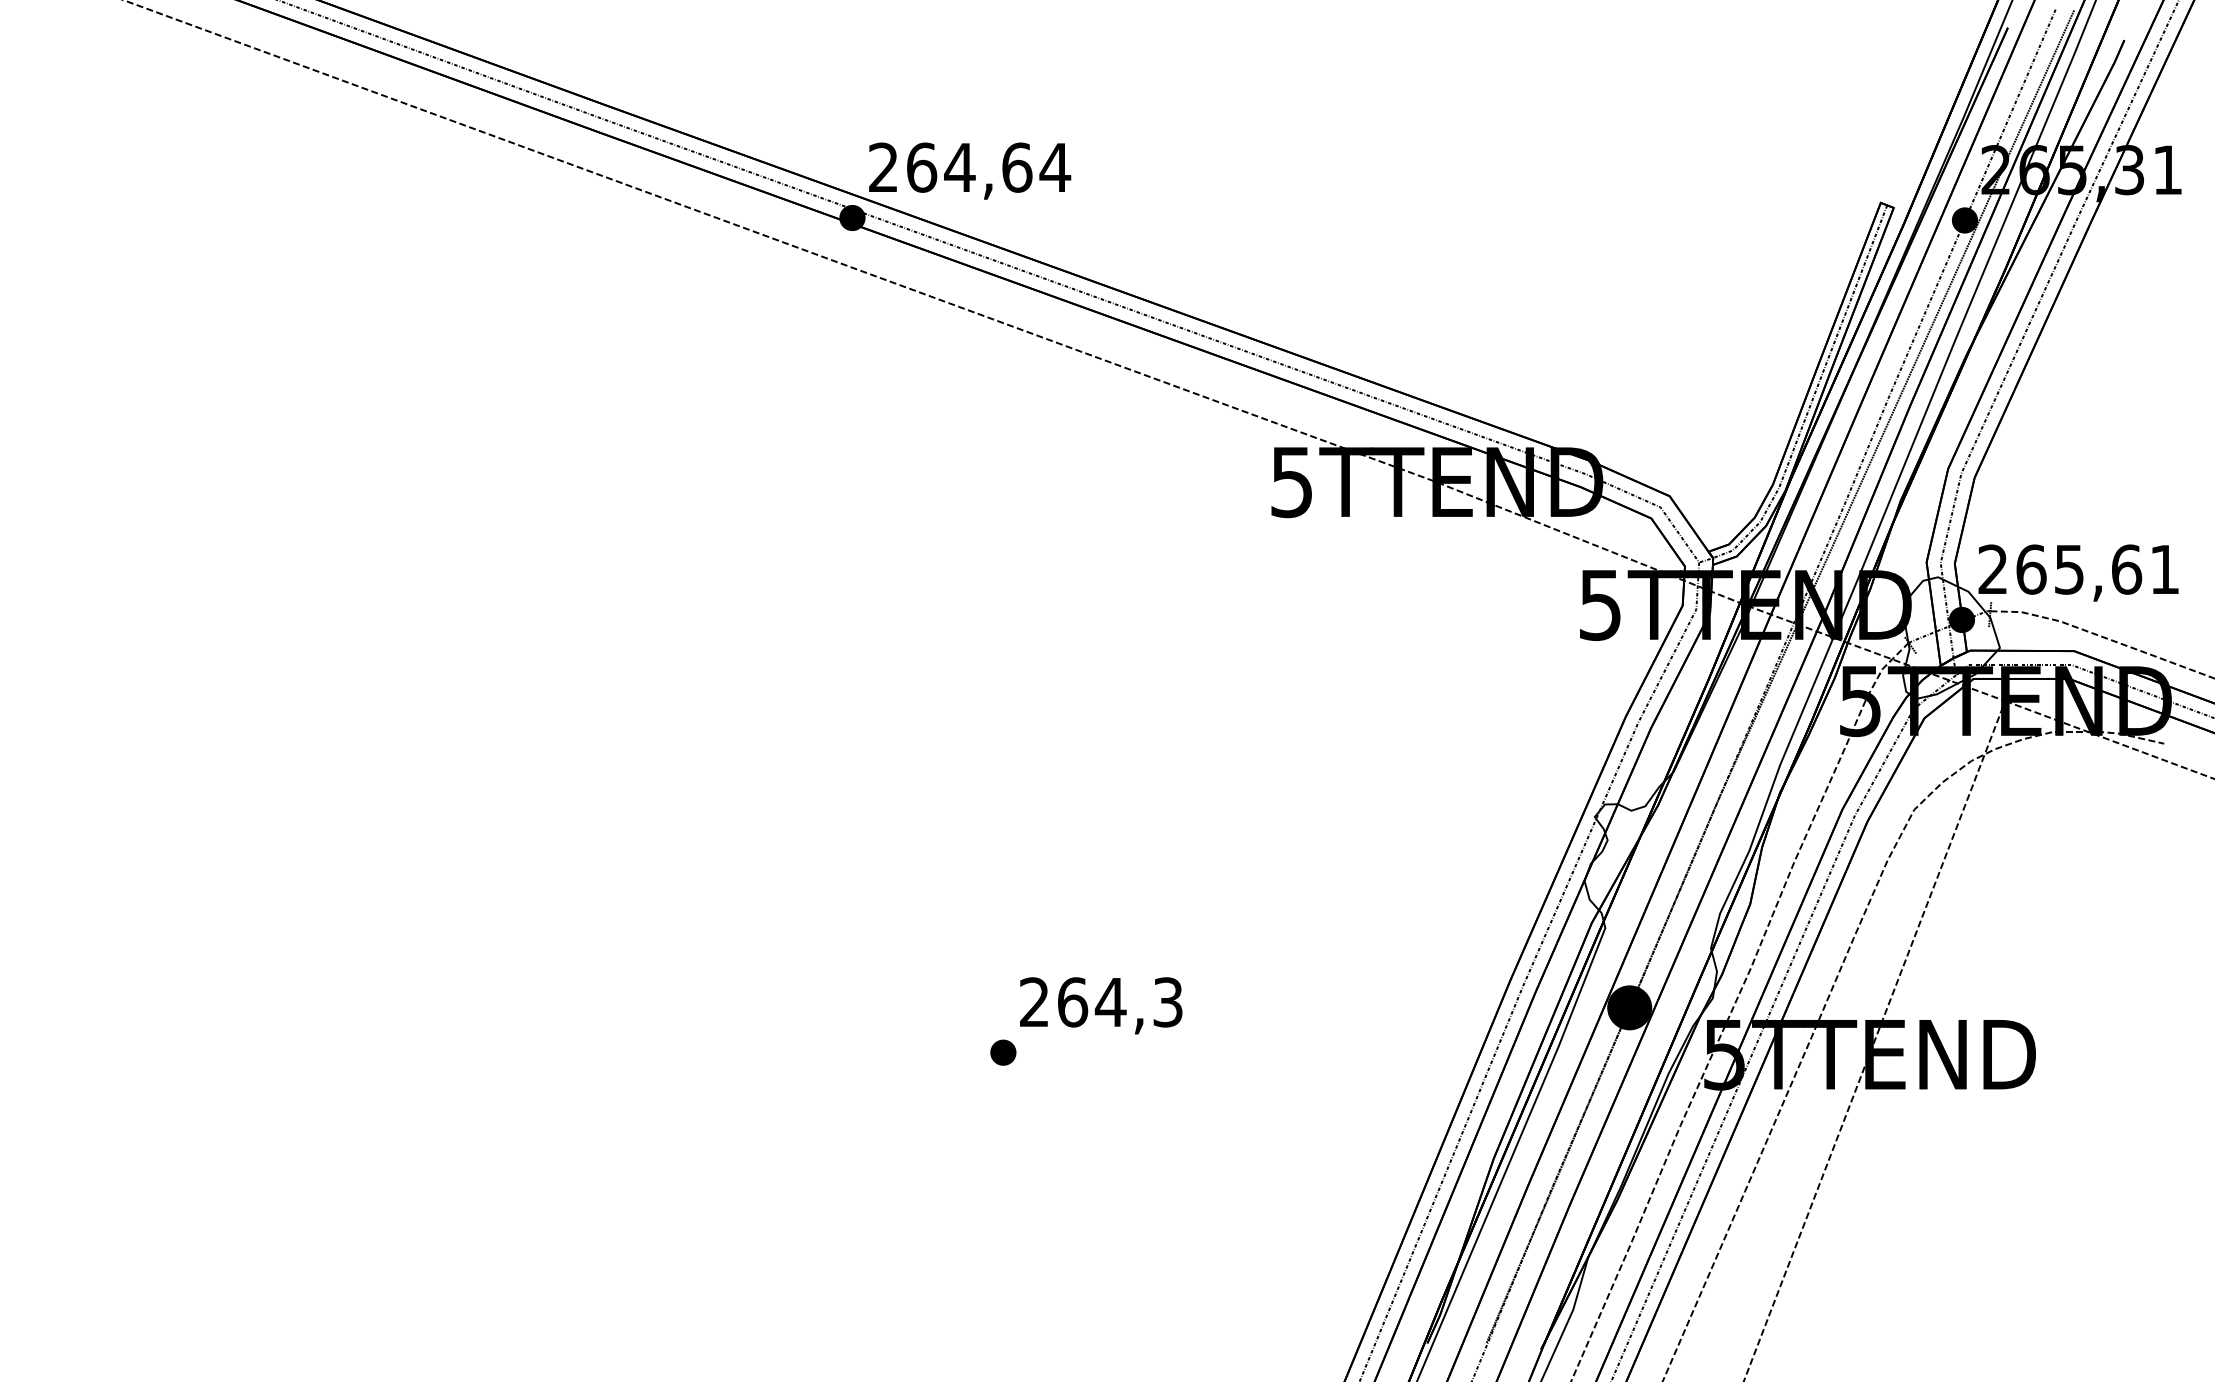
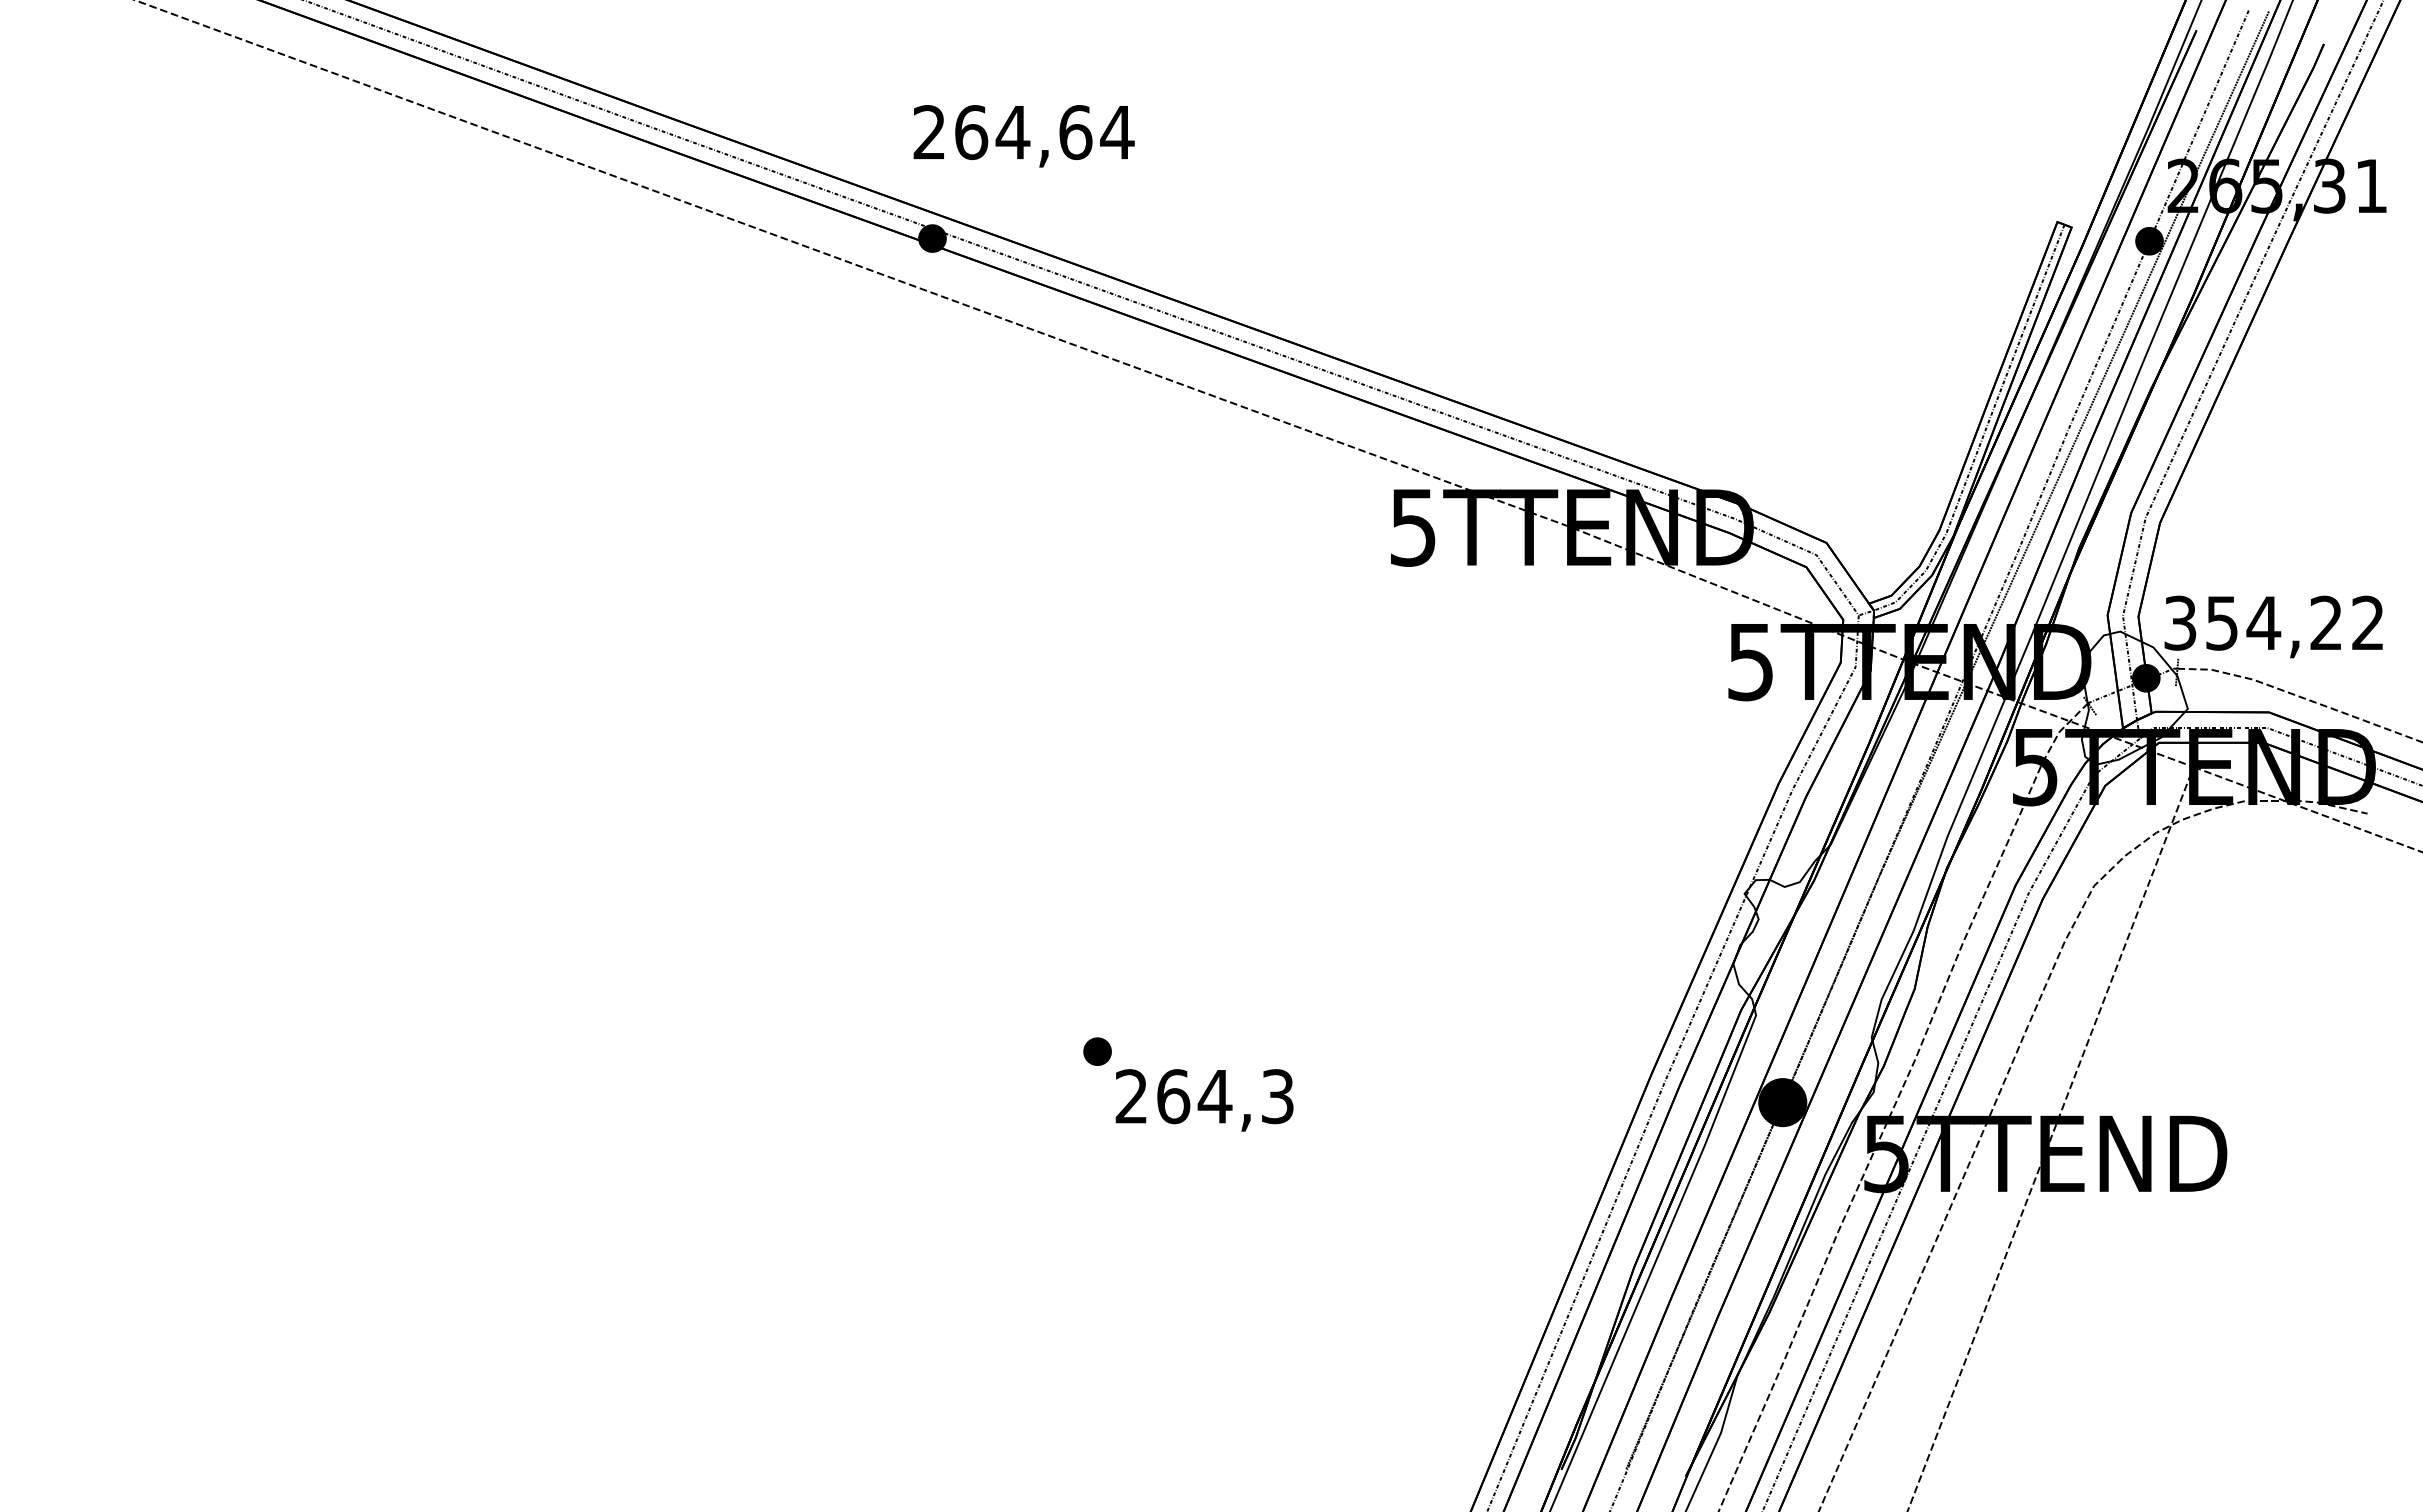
text: (969, 171) -> (1023, 136), moved
text: (2078, 568) -> (2273, 622), 265,61 -> 354,22
part: (1003, 1052) -> (1097, 1051), moved

